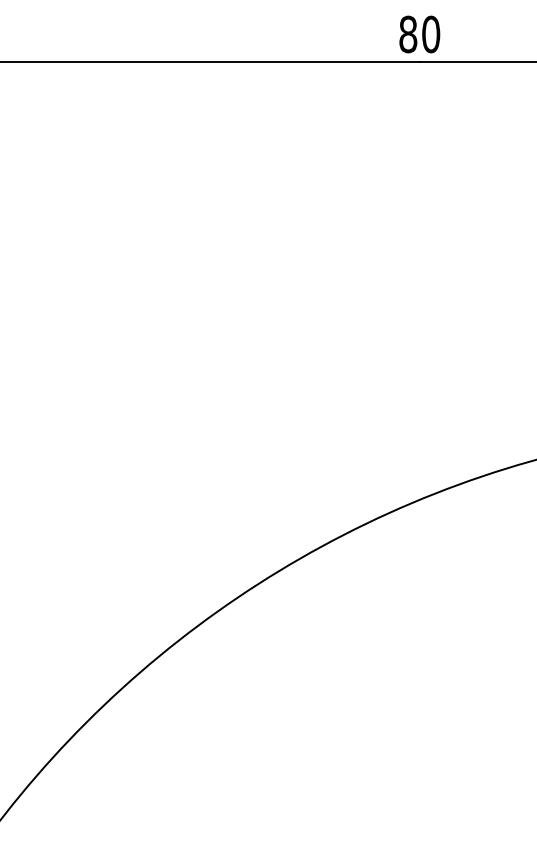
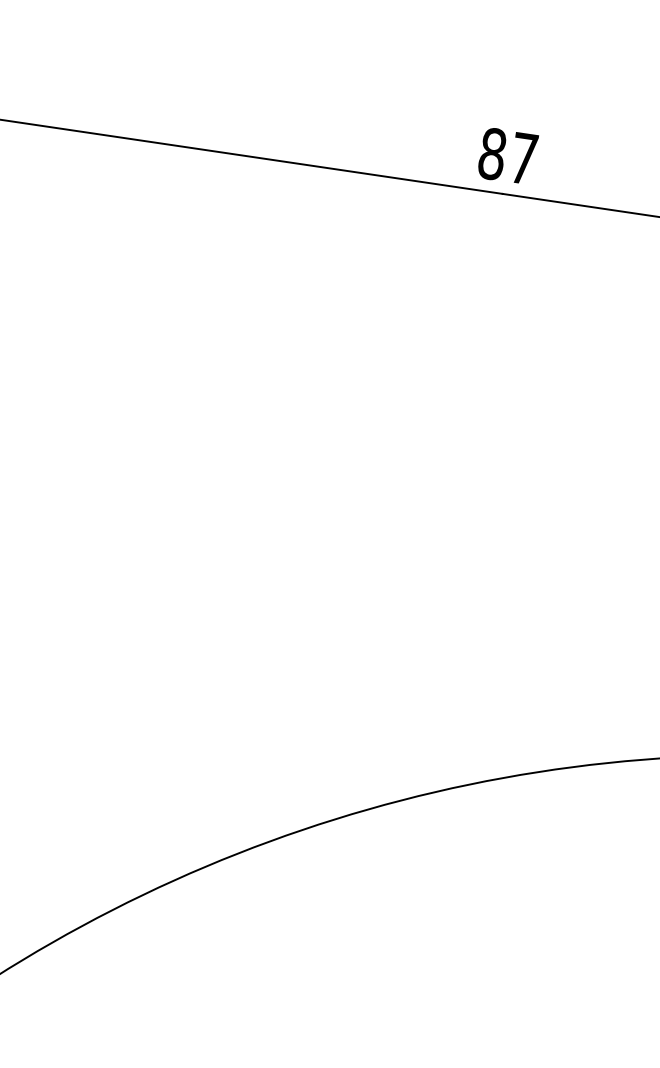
text: (431, 34) -> (524, 158), 80 -> 87

